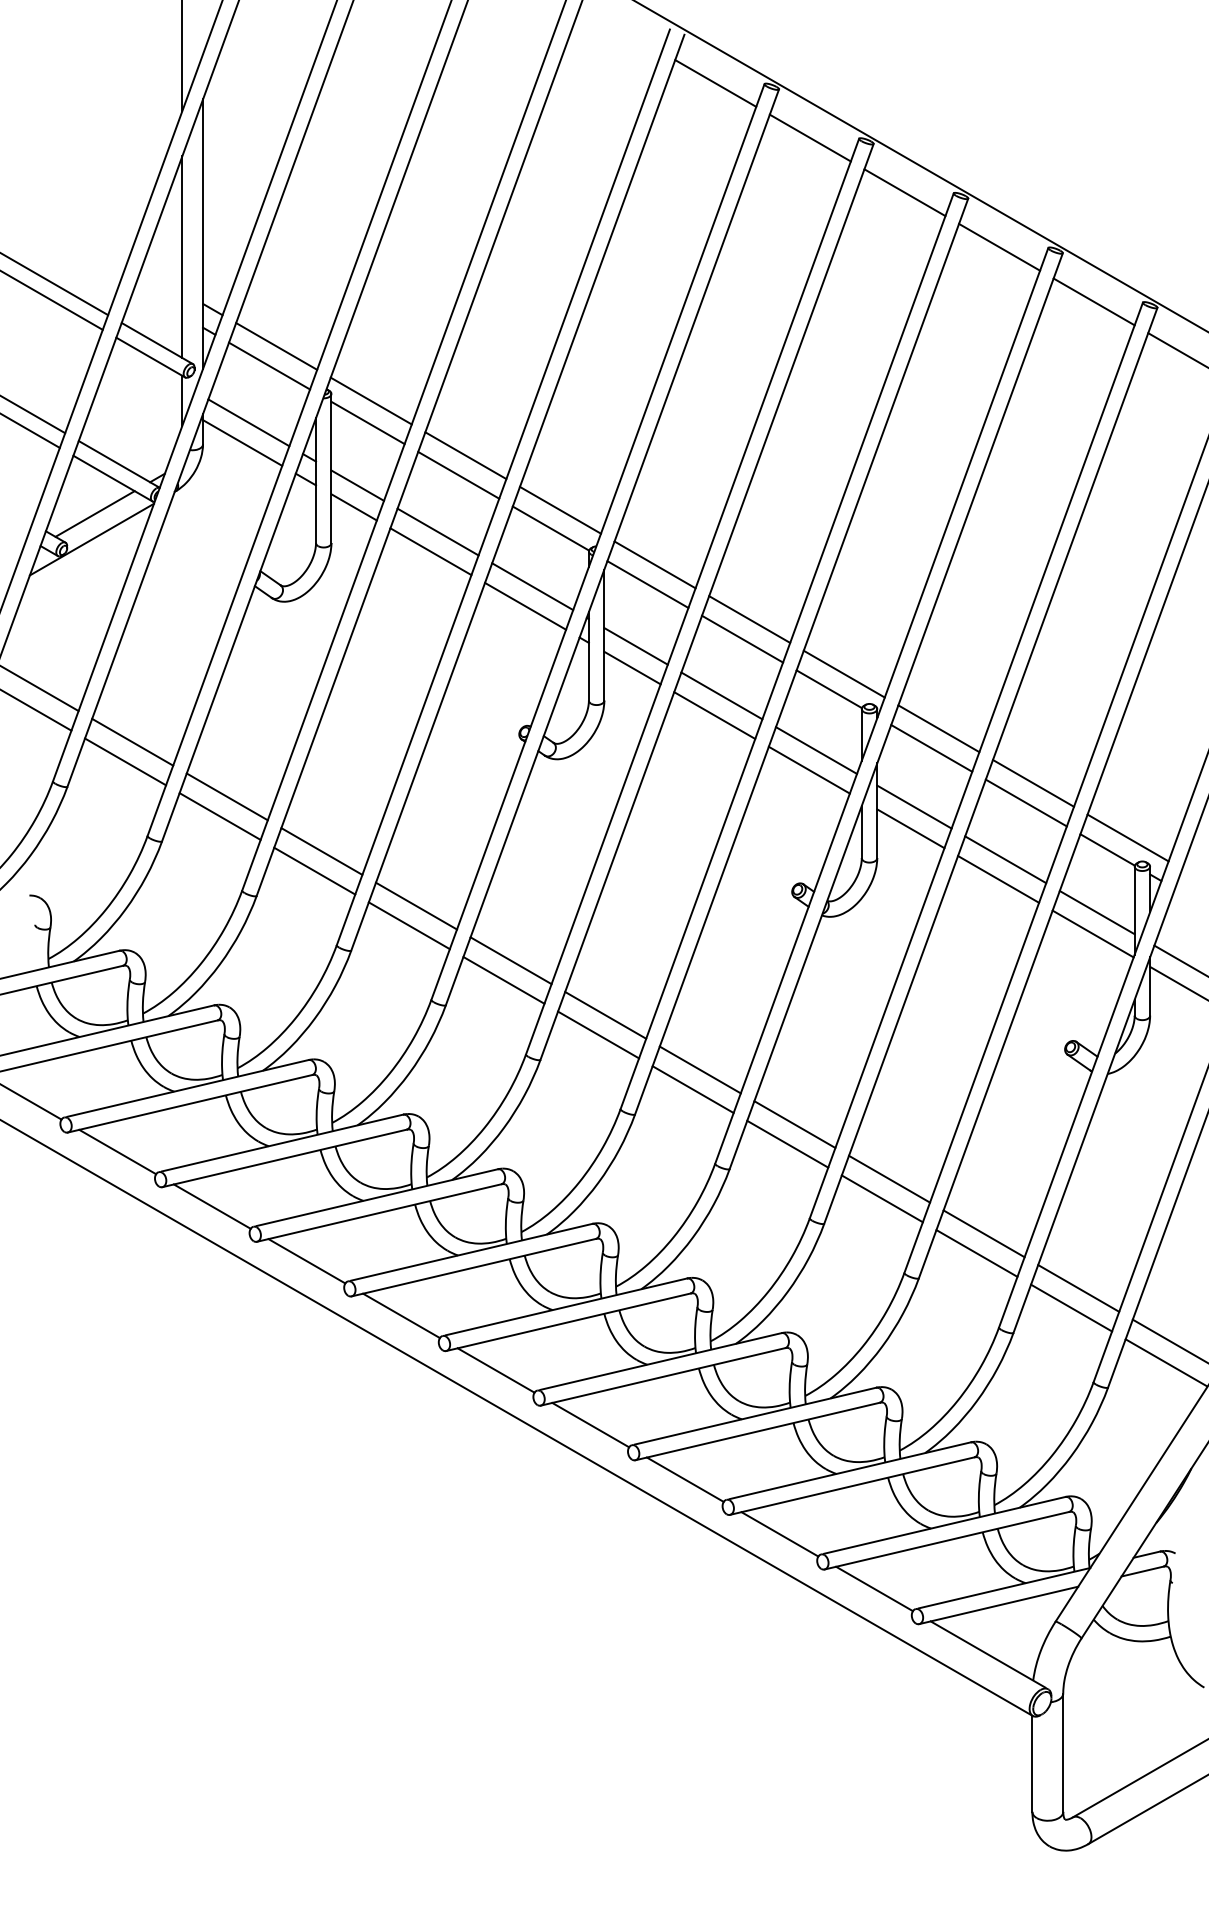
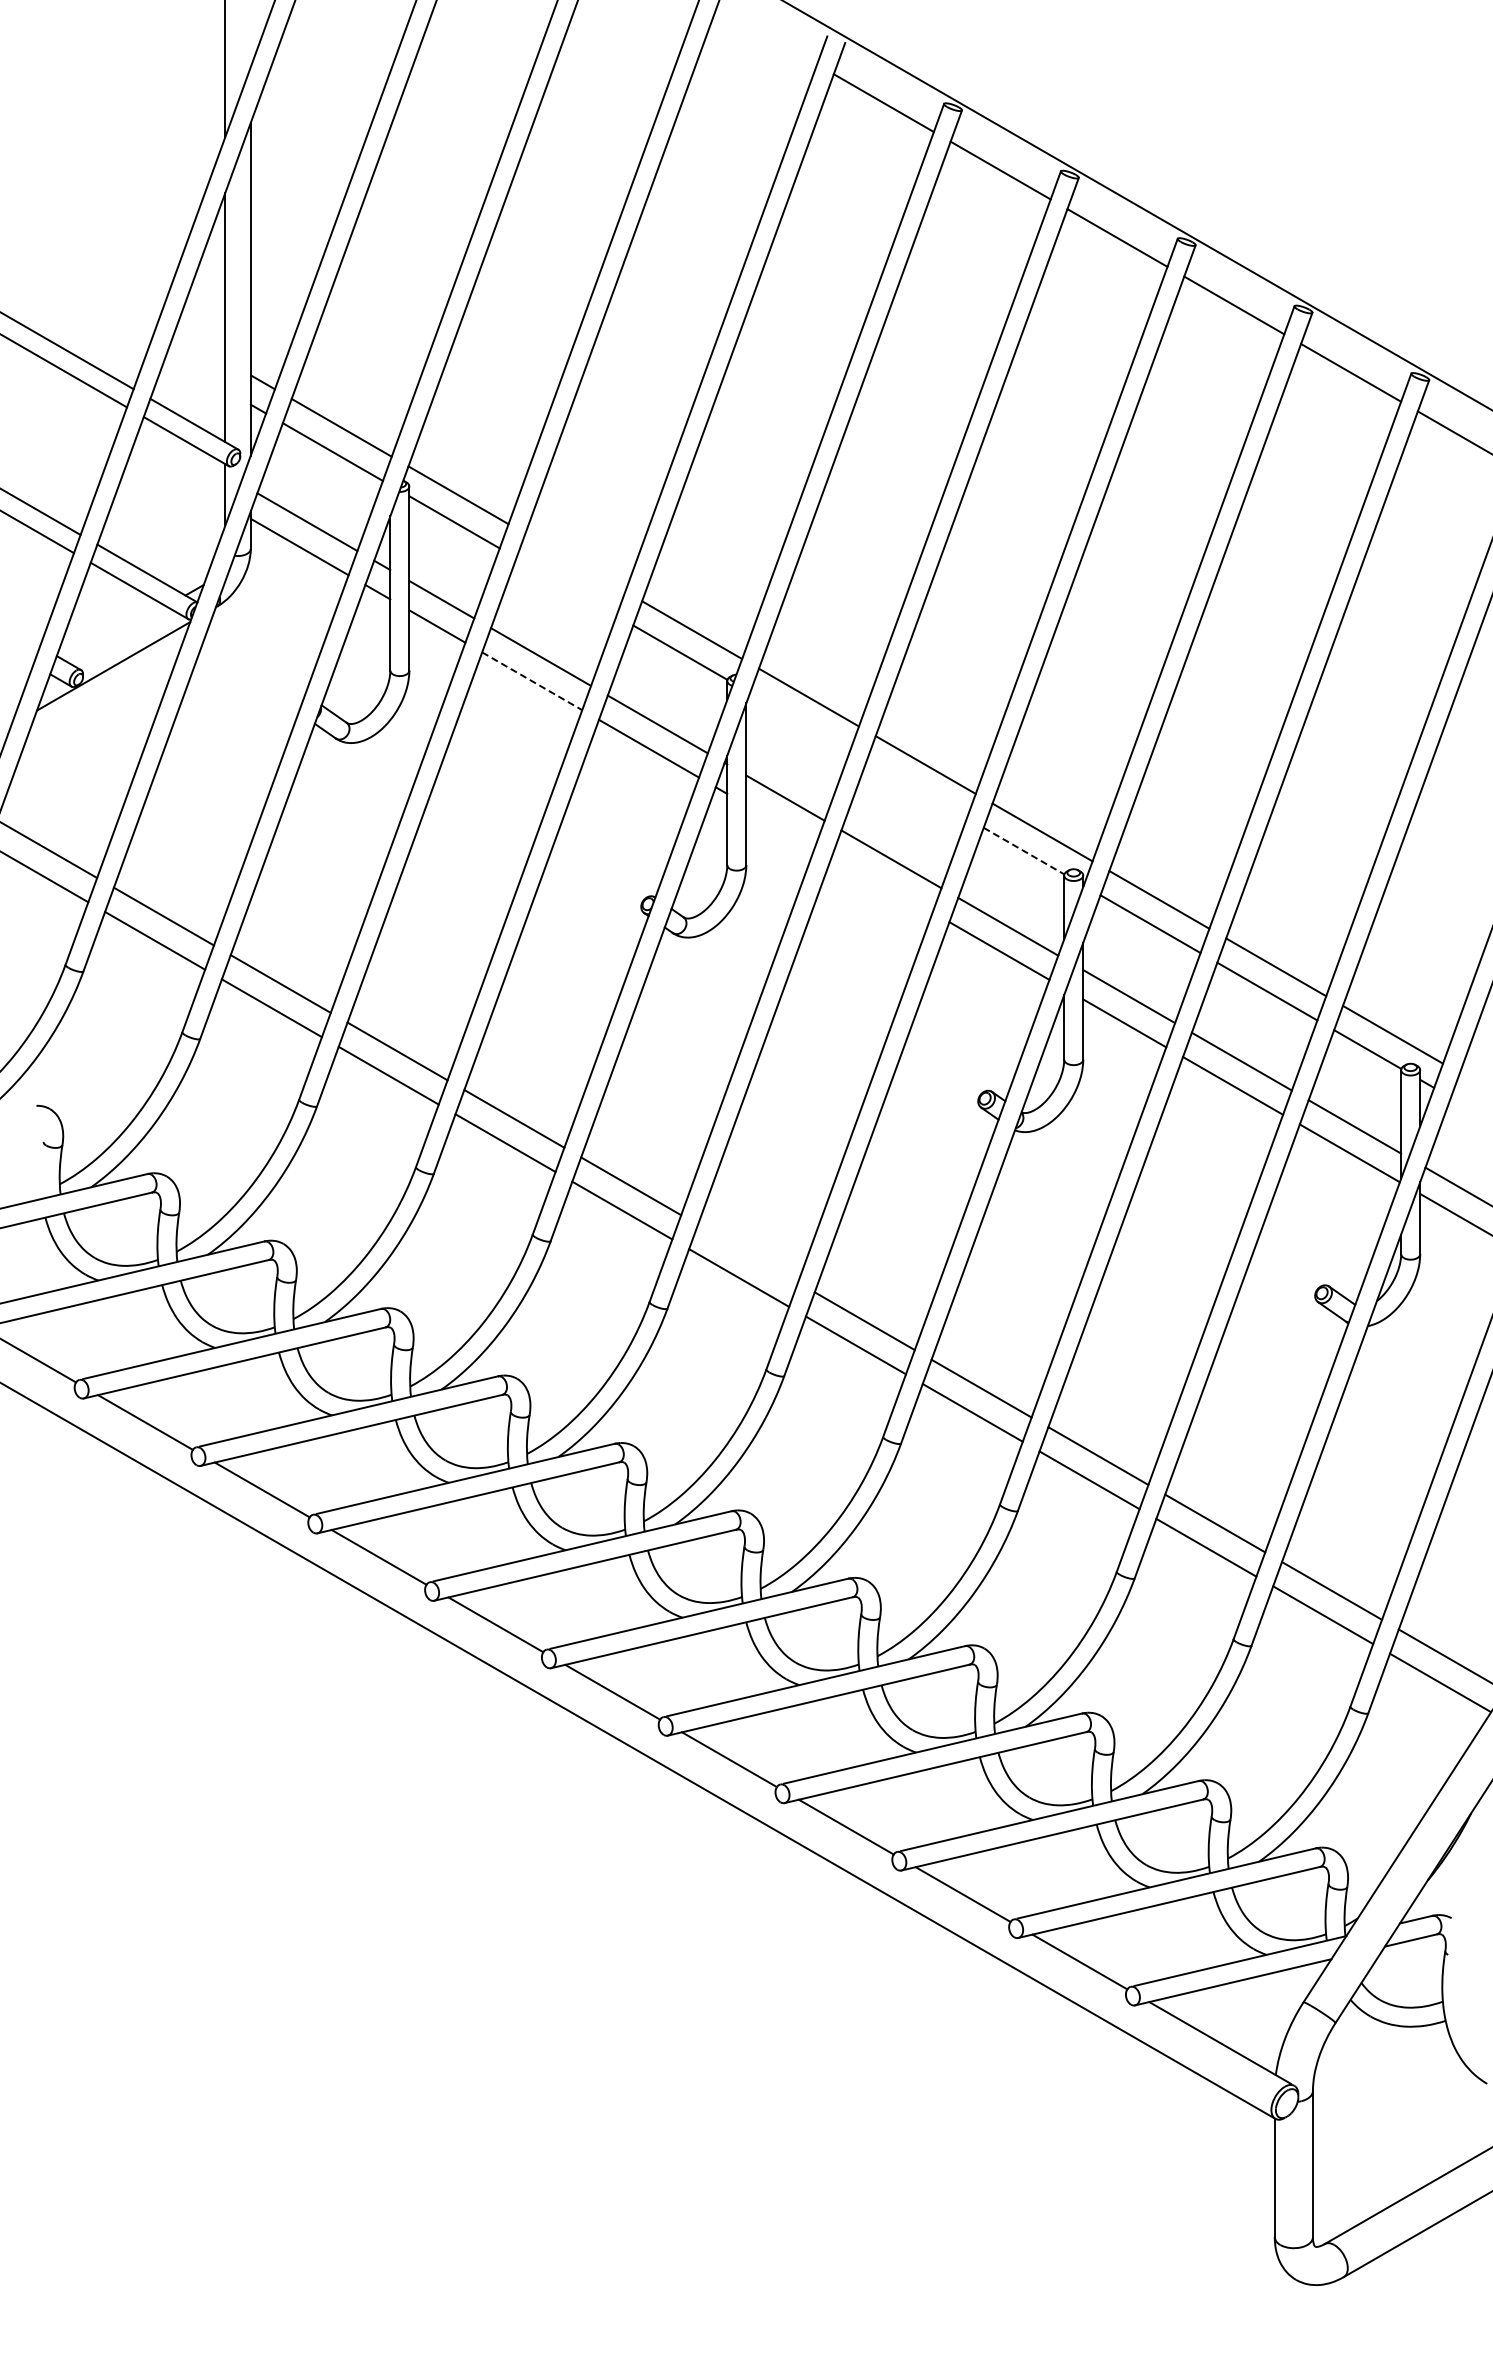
line: (466, 455) -> (575, 562), removed
line: (458, 474) -> (566, 586), removed
line: (95, 513) -> (117, 634), removed
line: (431, 551) -> (532, 681), solid -> dashed
line: (648, 584) -> (800, 721), removed
line: (742, 639) -> (916, 789), removed
line: (632, 667) -> (780, 824), removed
line: (829, 689) -> (1024, 851), solid -> dashed
line: (714, 715) -> (882, 883), removed
line: (605, 1015) -> (747, 1253), removed

